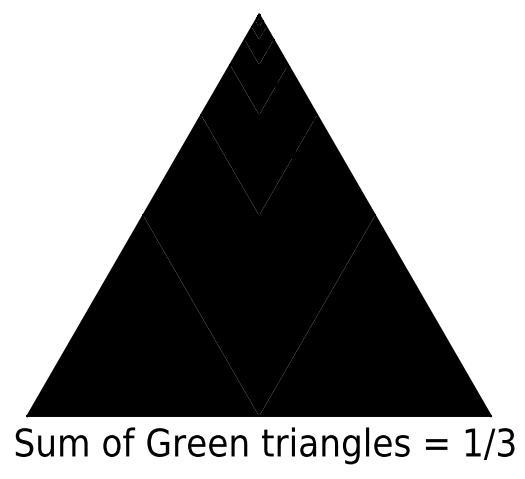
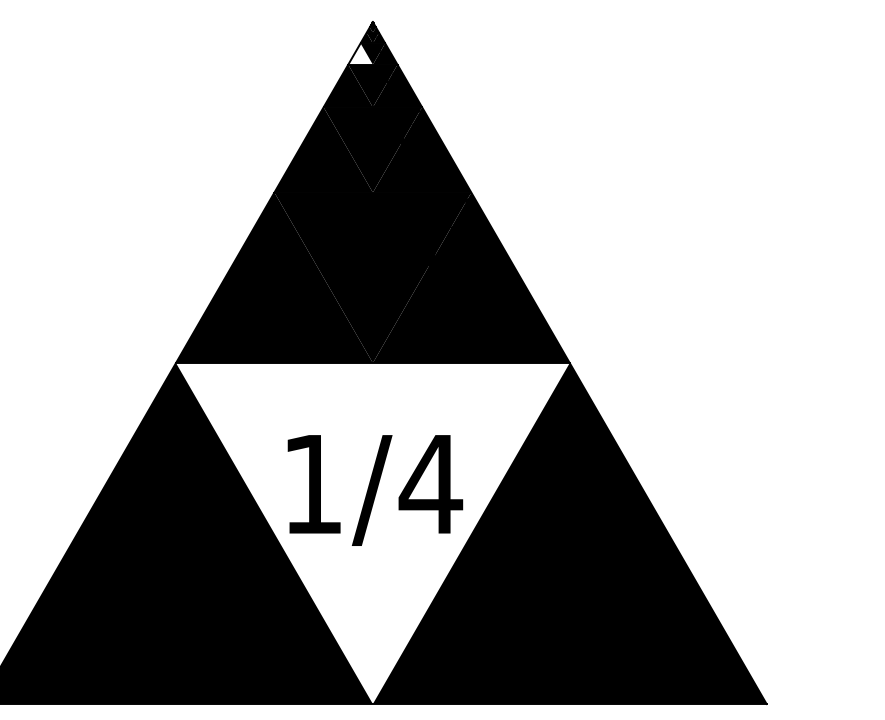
fill: (251, 33) -> (359, 54), removed
fill: (259, 315) -> (373, 532), removed

